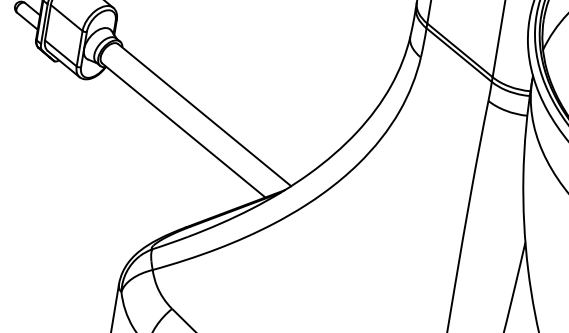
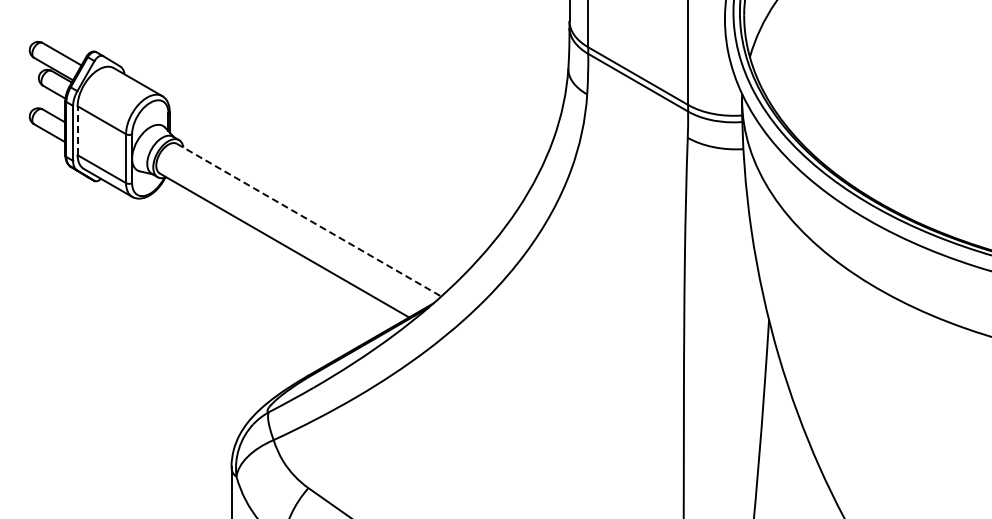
line: (47, 22) -> (77, 130), solid -> dashed
line: (204, 115) -> (309, 220), solid -> dashed

